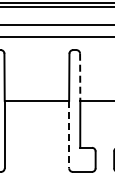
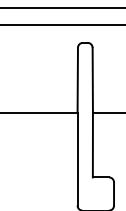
line: (80, 77) -> (93, 80), dashed -> solid
line: (69, 134) -> (78, 159), dashed -> solid

